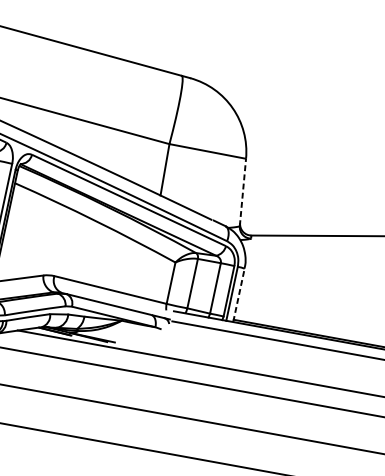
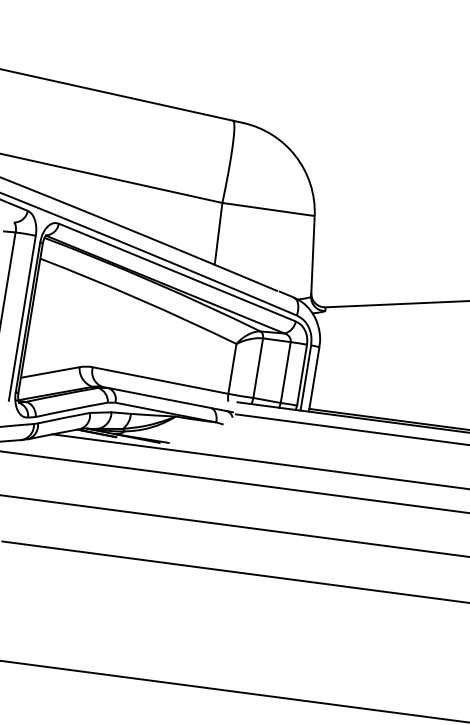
line: (242, 191) -> (312, 255), dashed -> solid
line: (239, 294) -> (314, 378), dashed -> solid

